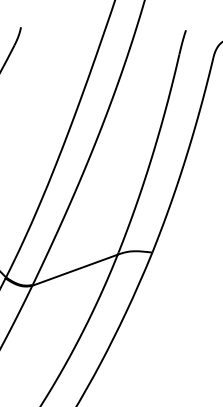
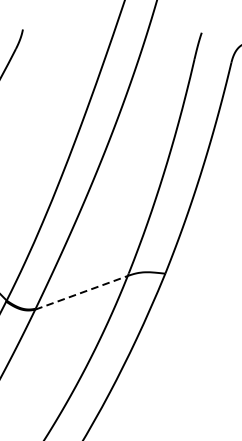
line: (75, 270) -> (81, 293), solid -> dashed

